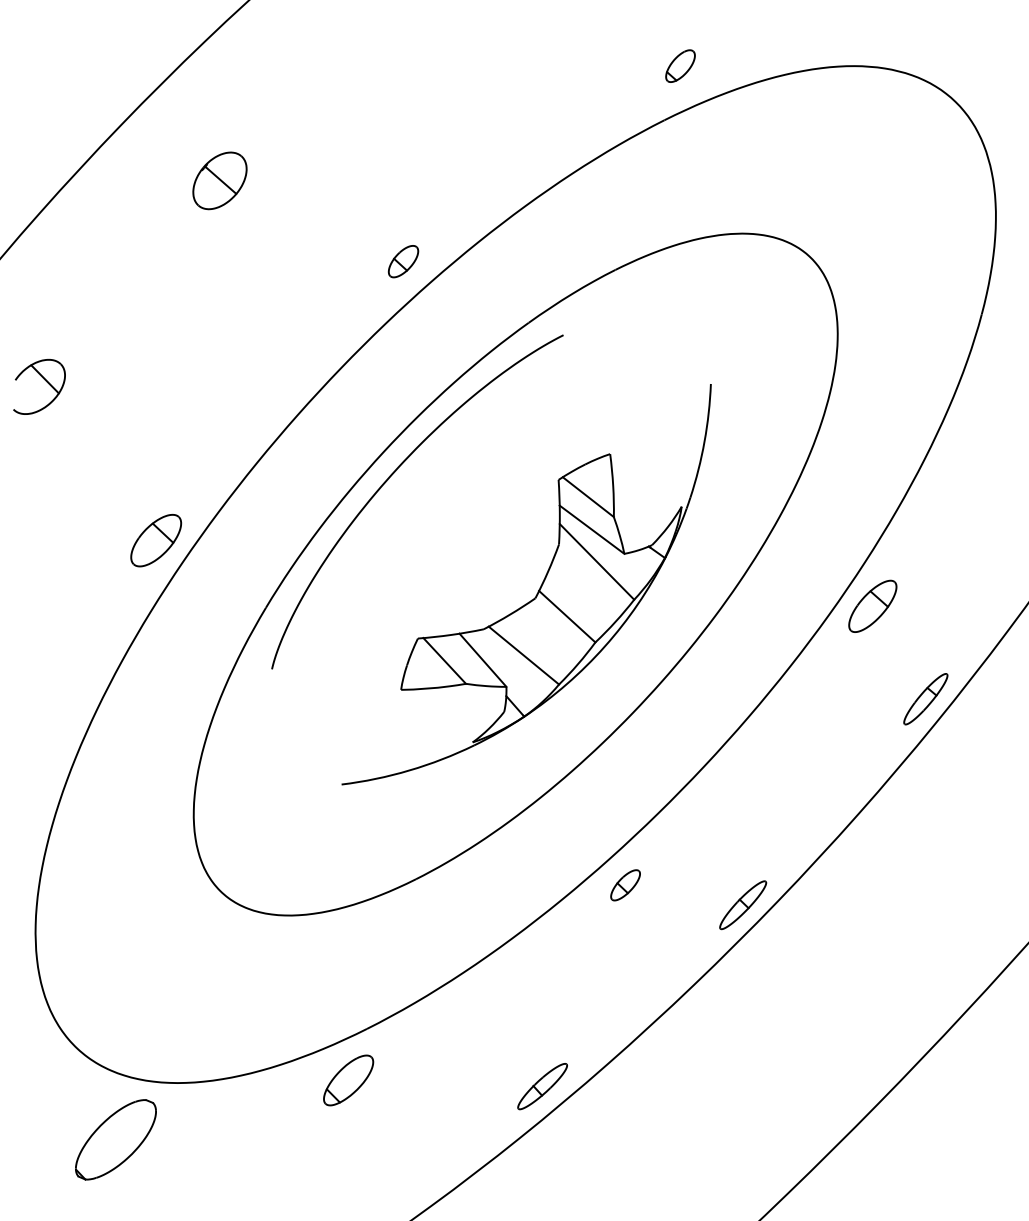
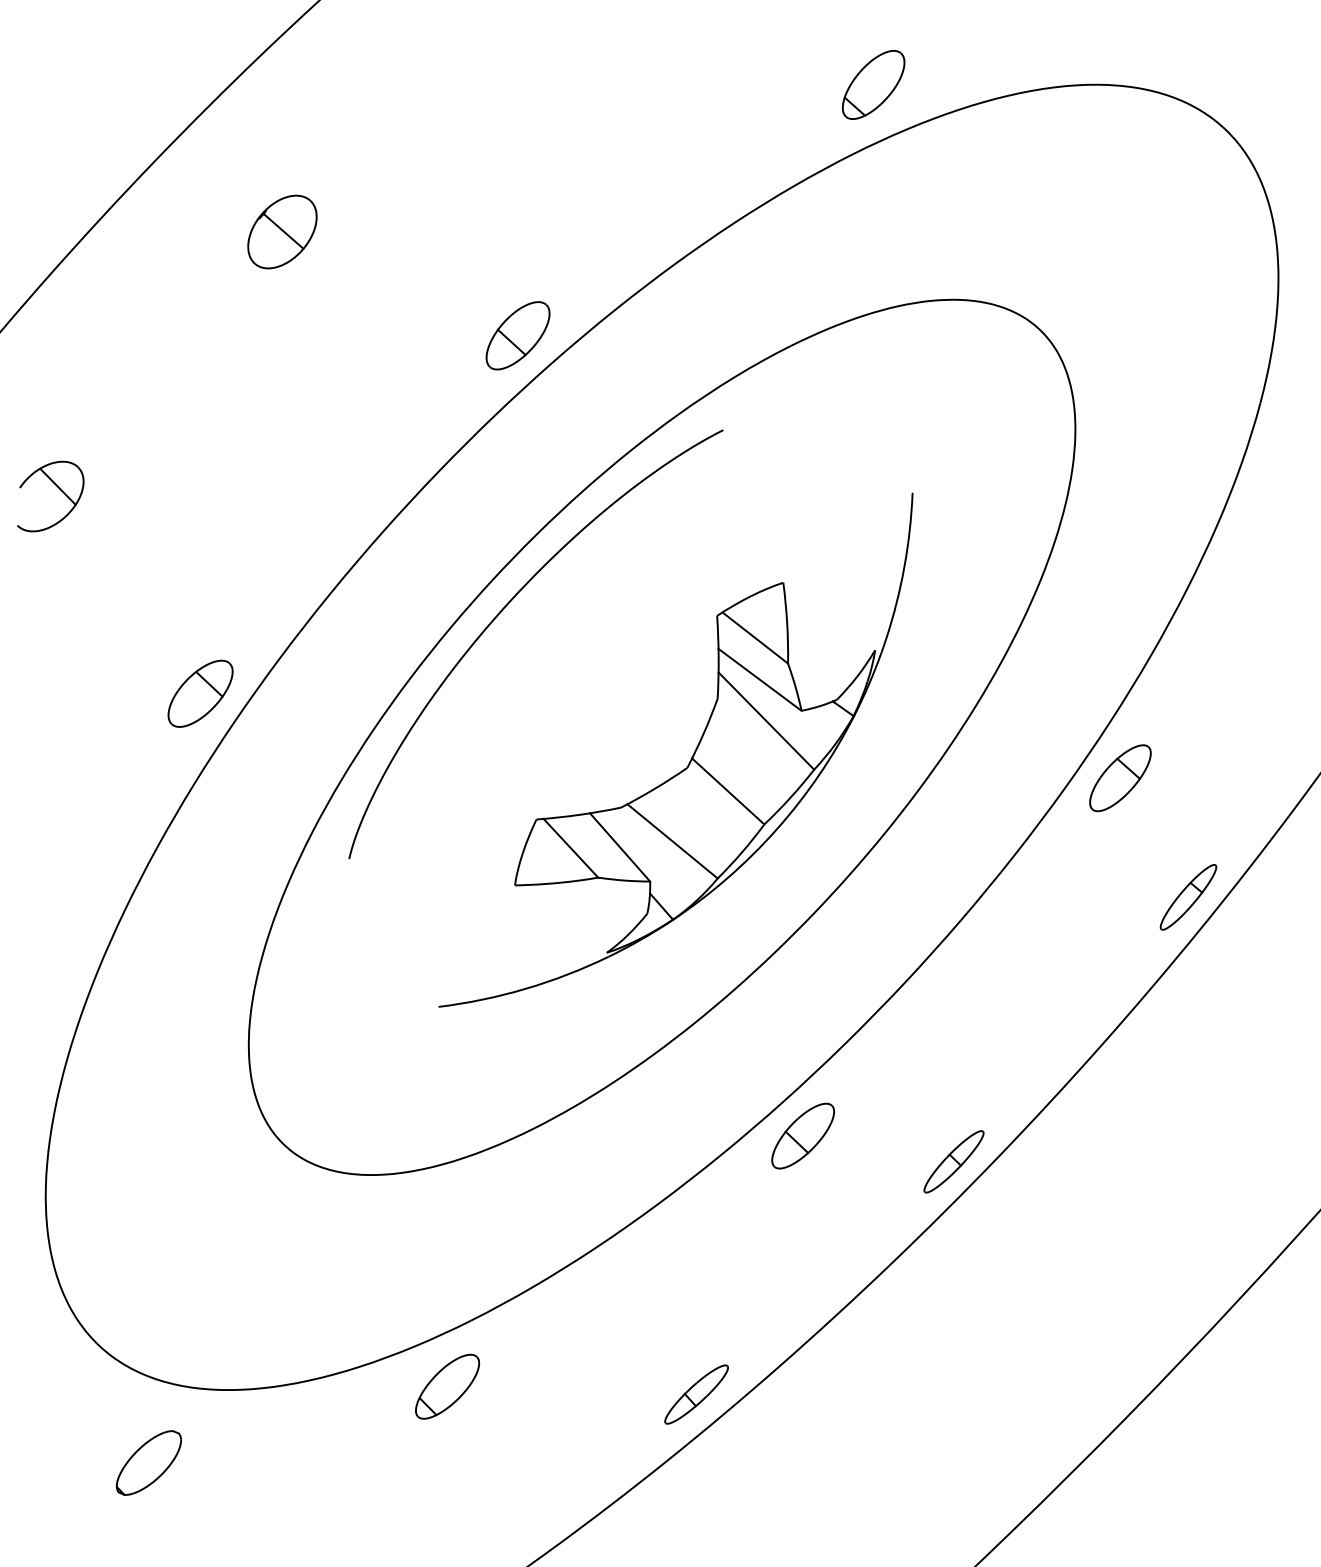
part: (680, 65) -> (873, 83), size x1.67
part: (403, 261) -> (518, 335), size x1.67
part: (625, 885) -> (802, 1136), size x1.67
part: (115, 1139) -> (148, 1462), size x0.62

